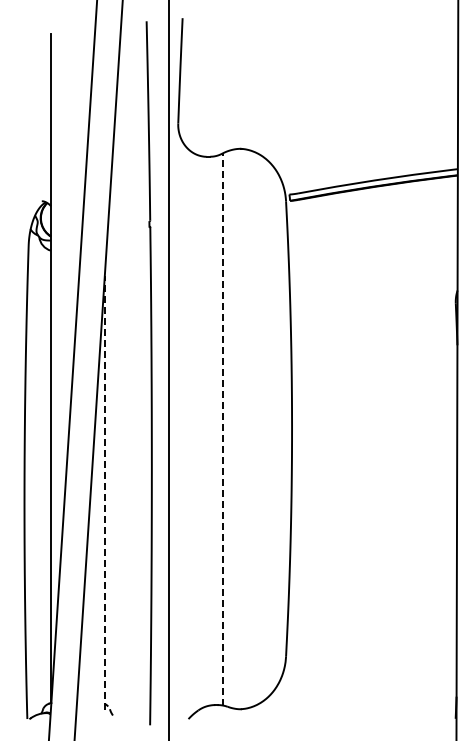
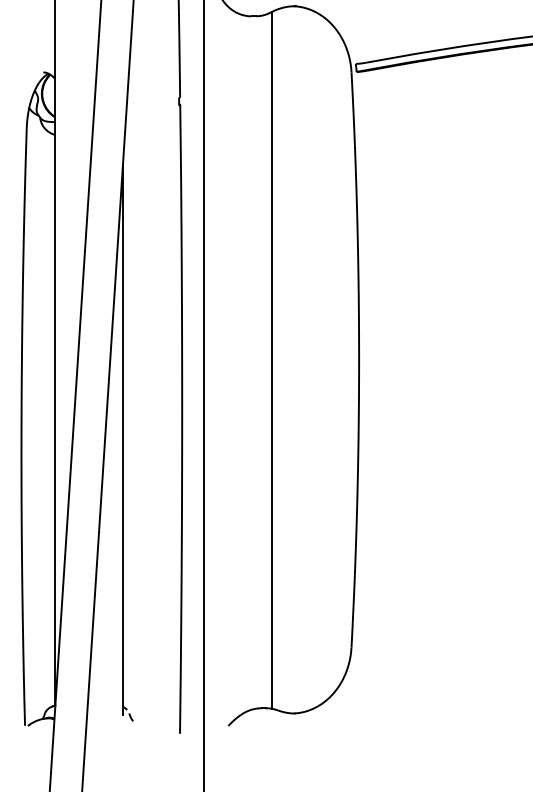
line: (222, 429) -> (271, 360), dashed -> solid
line: (104, 492) -> (122, 439), dashed -> solid

